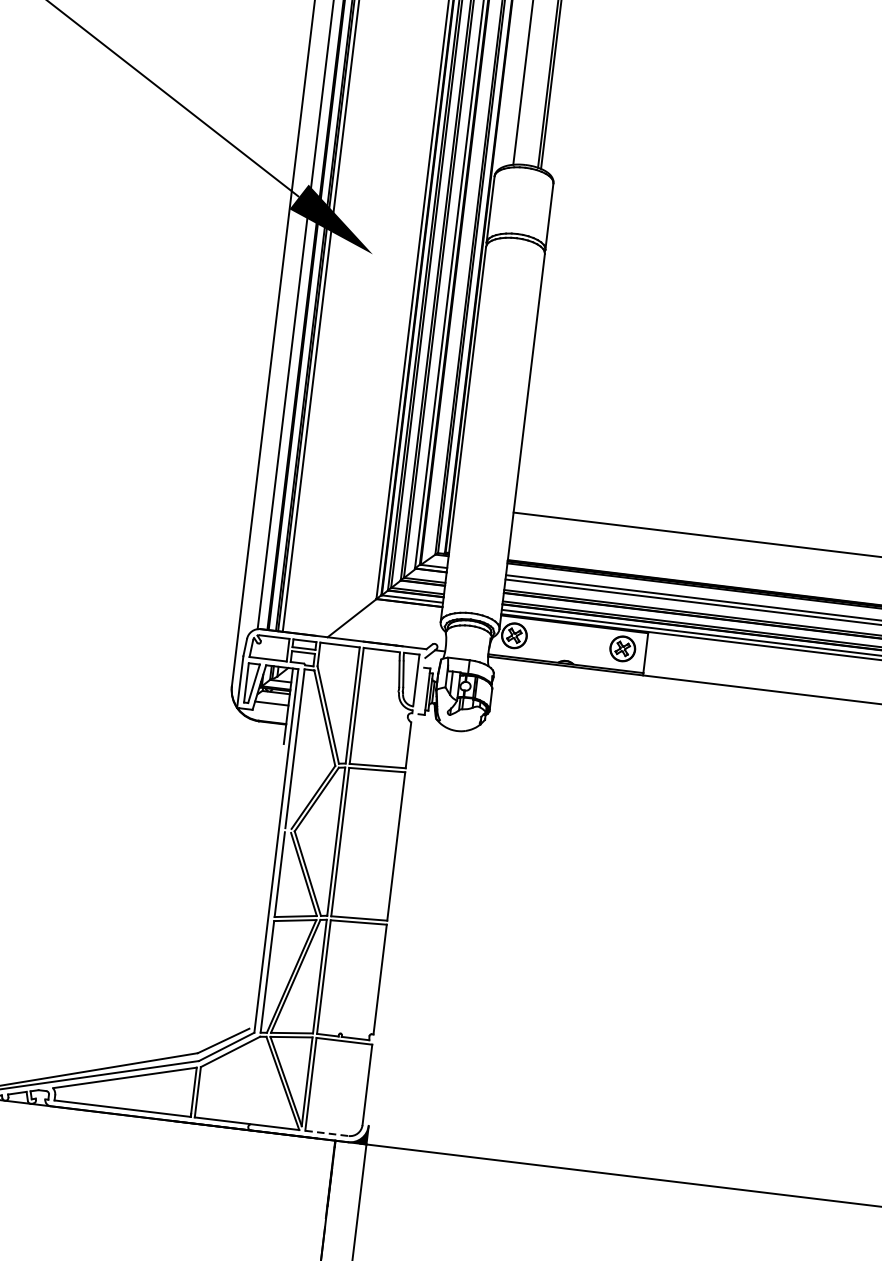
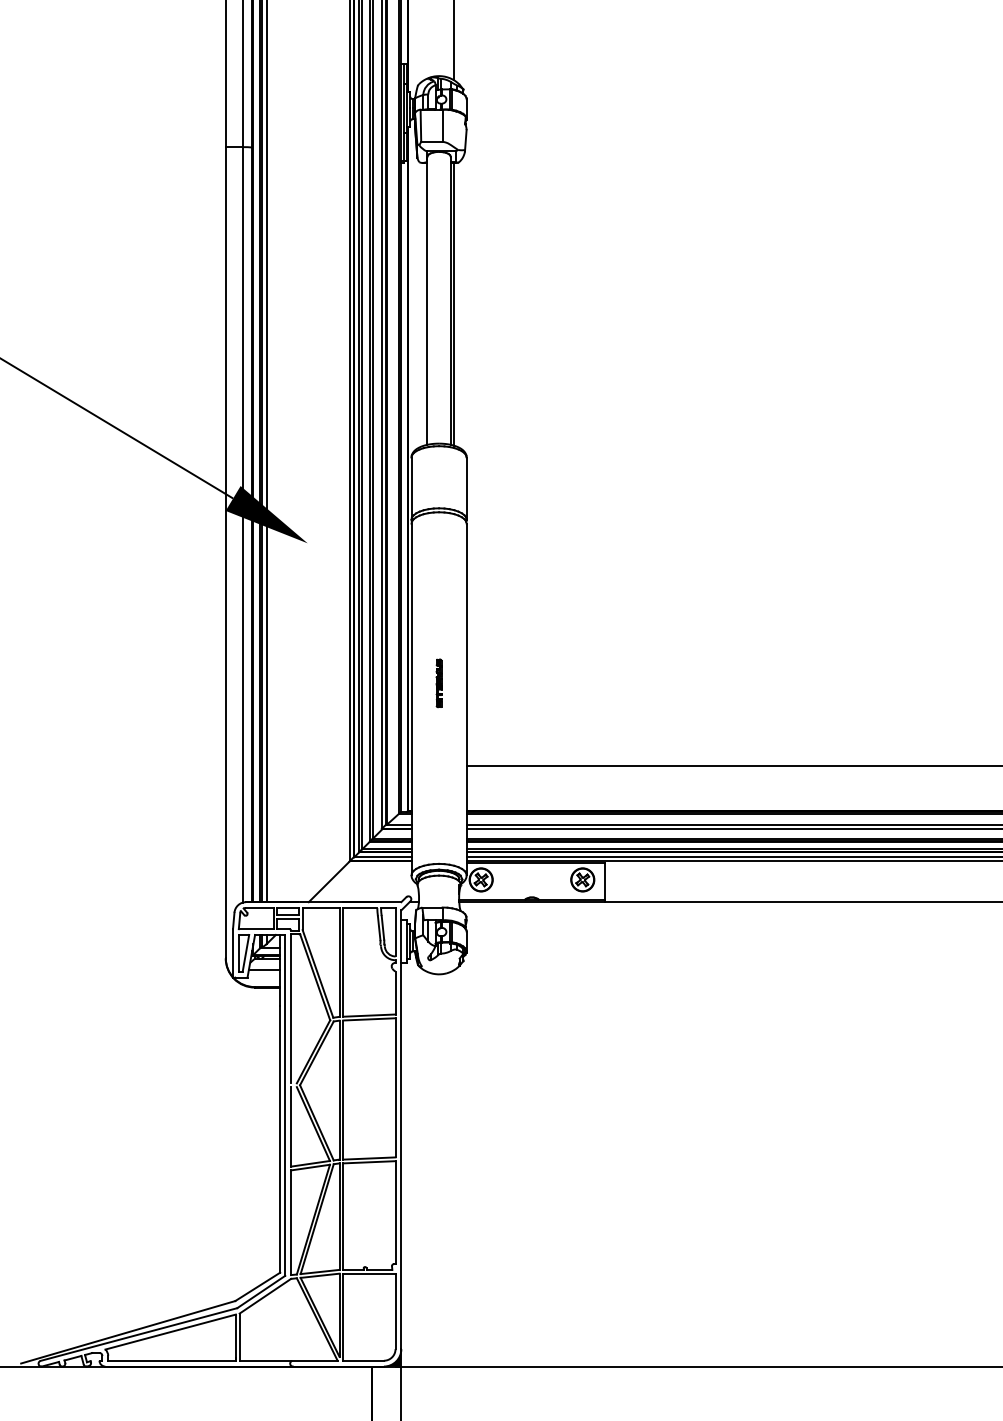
part: (494, 420) -> (438, 683), added
line: (267, 885) -> (280, 1138), added
line: (397, 891) -> (401, 1129), added
line: (327, 1133) -> (364, 1360), dashed -> solid

